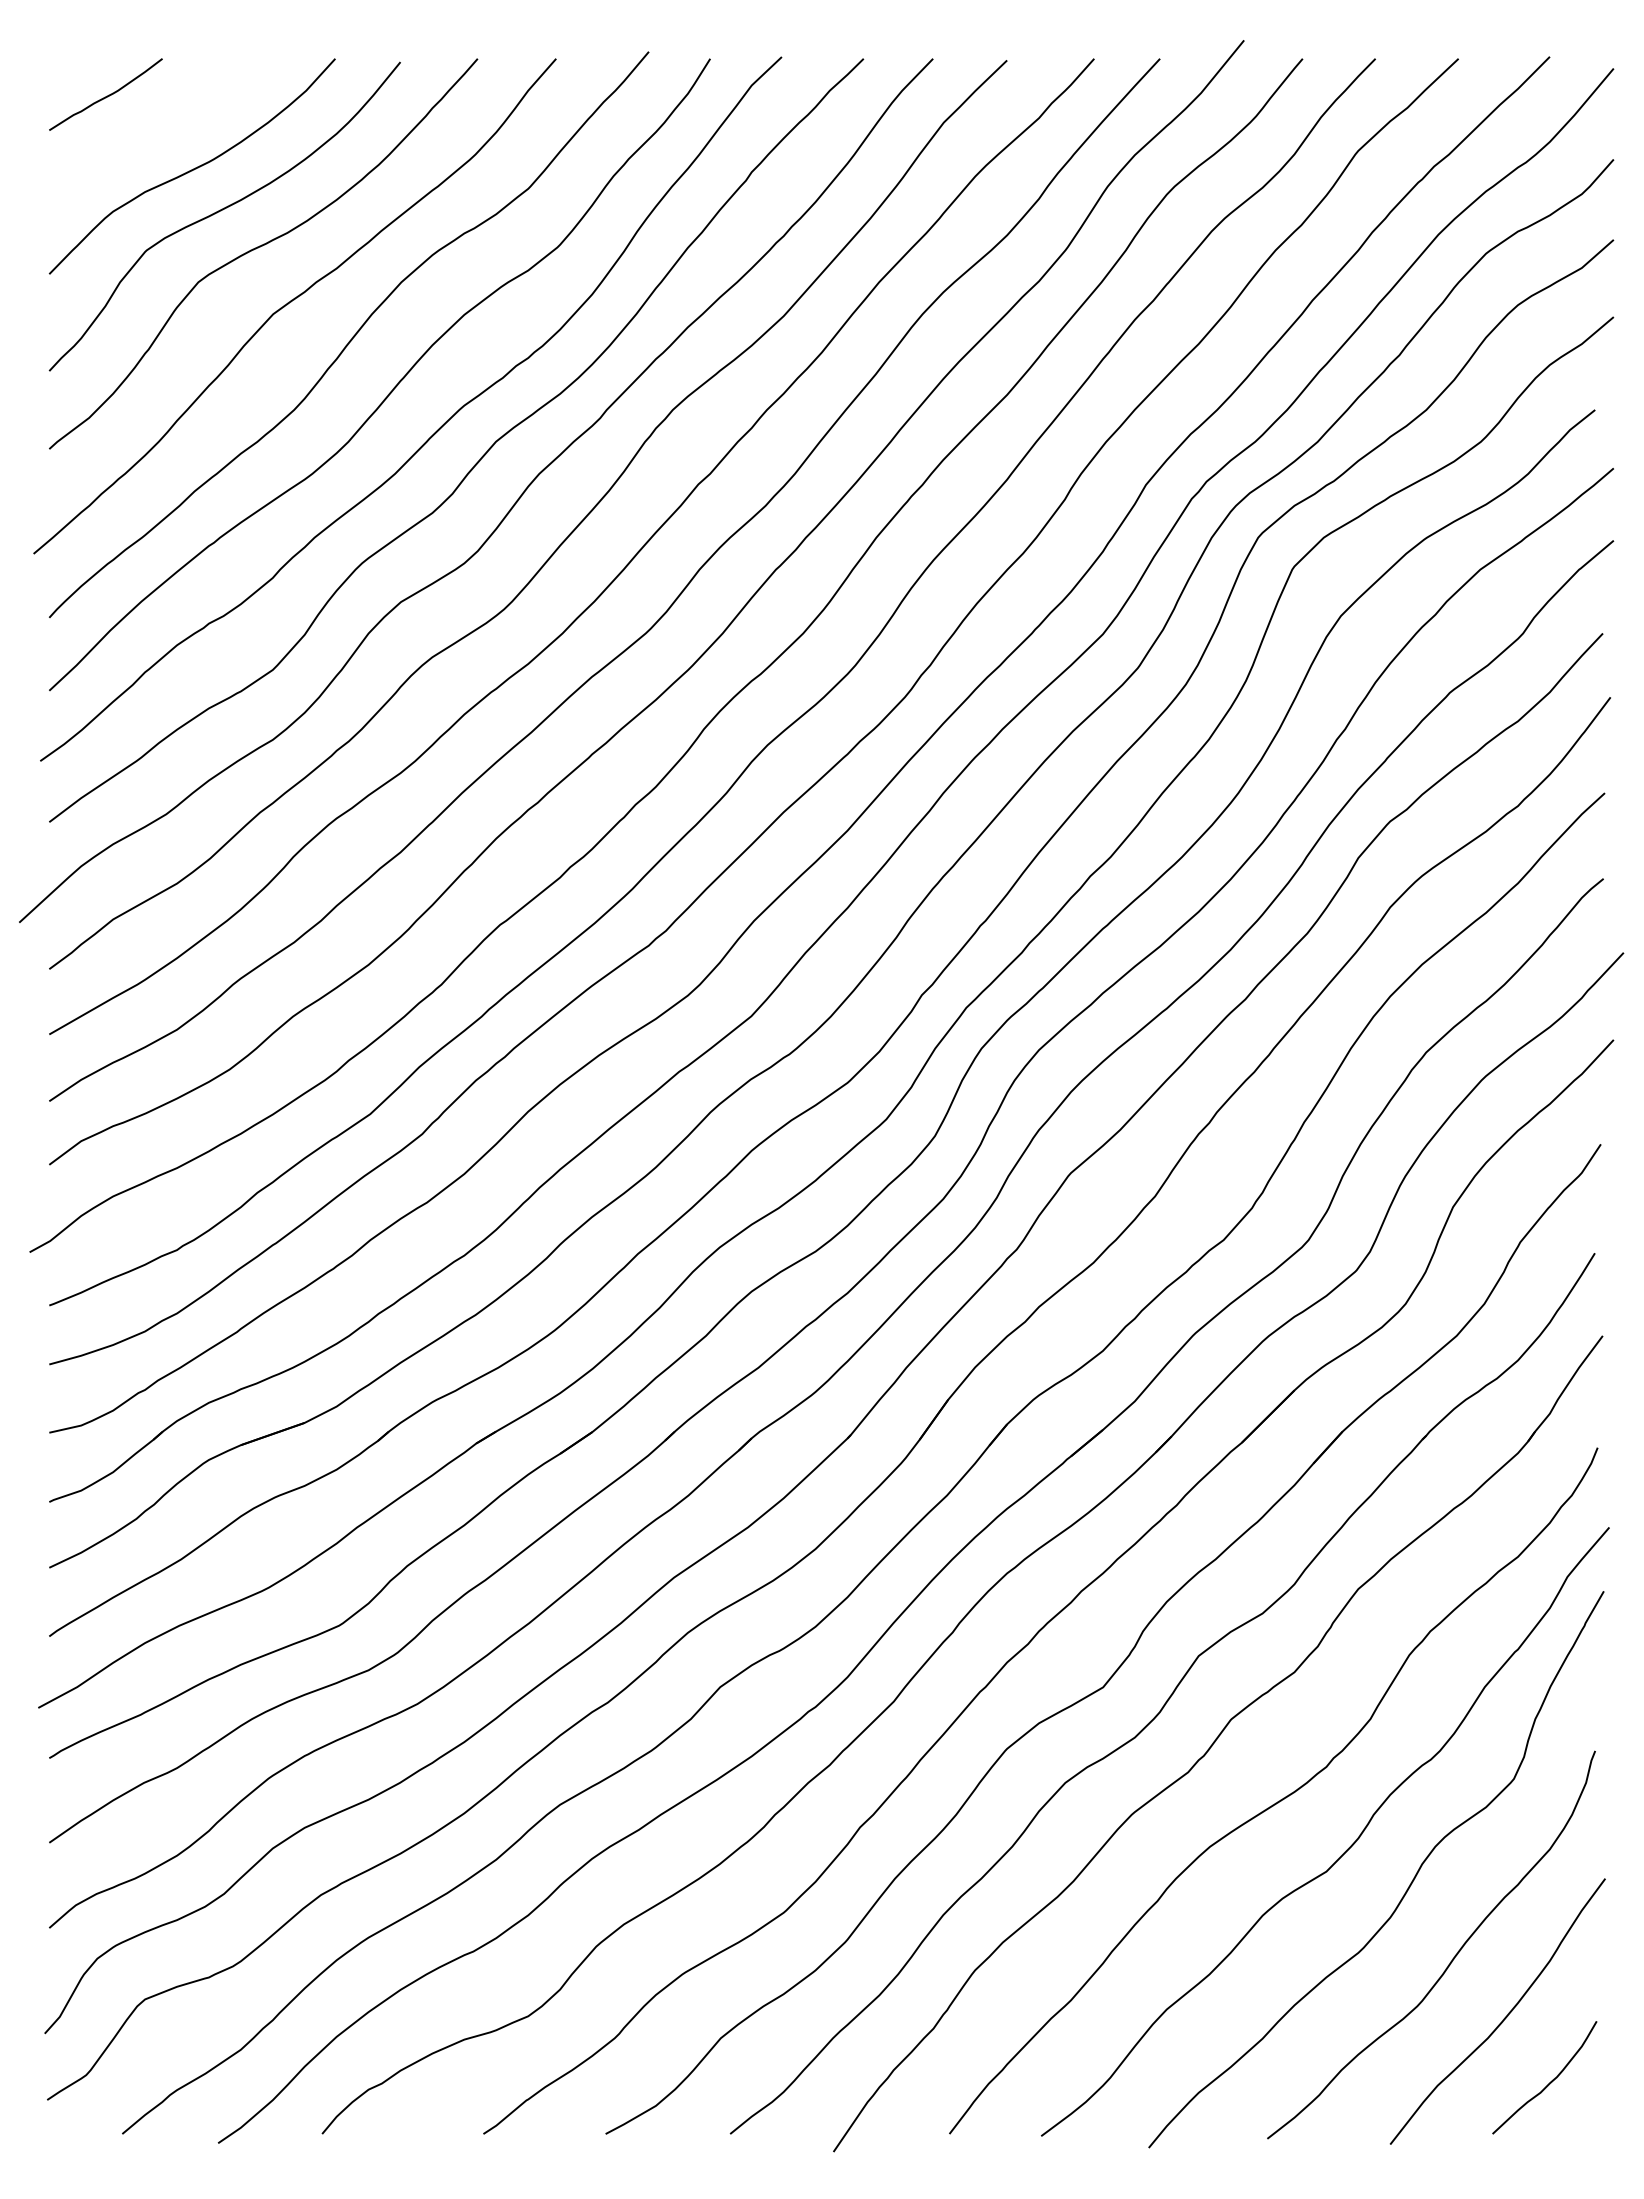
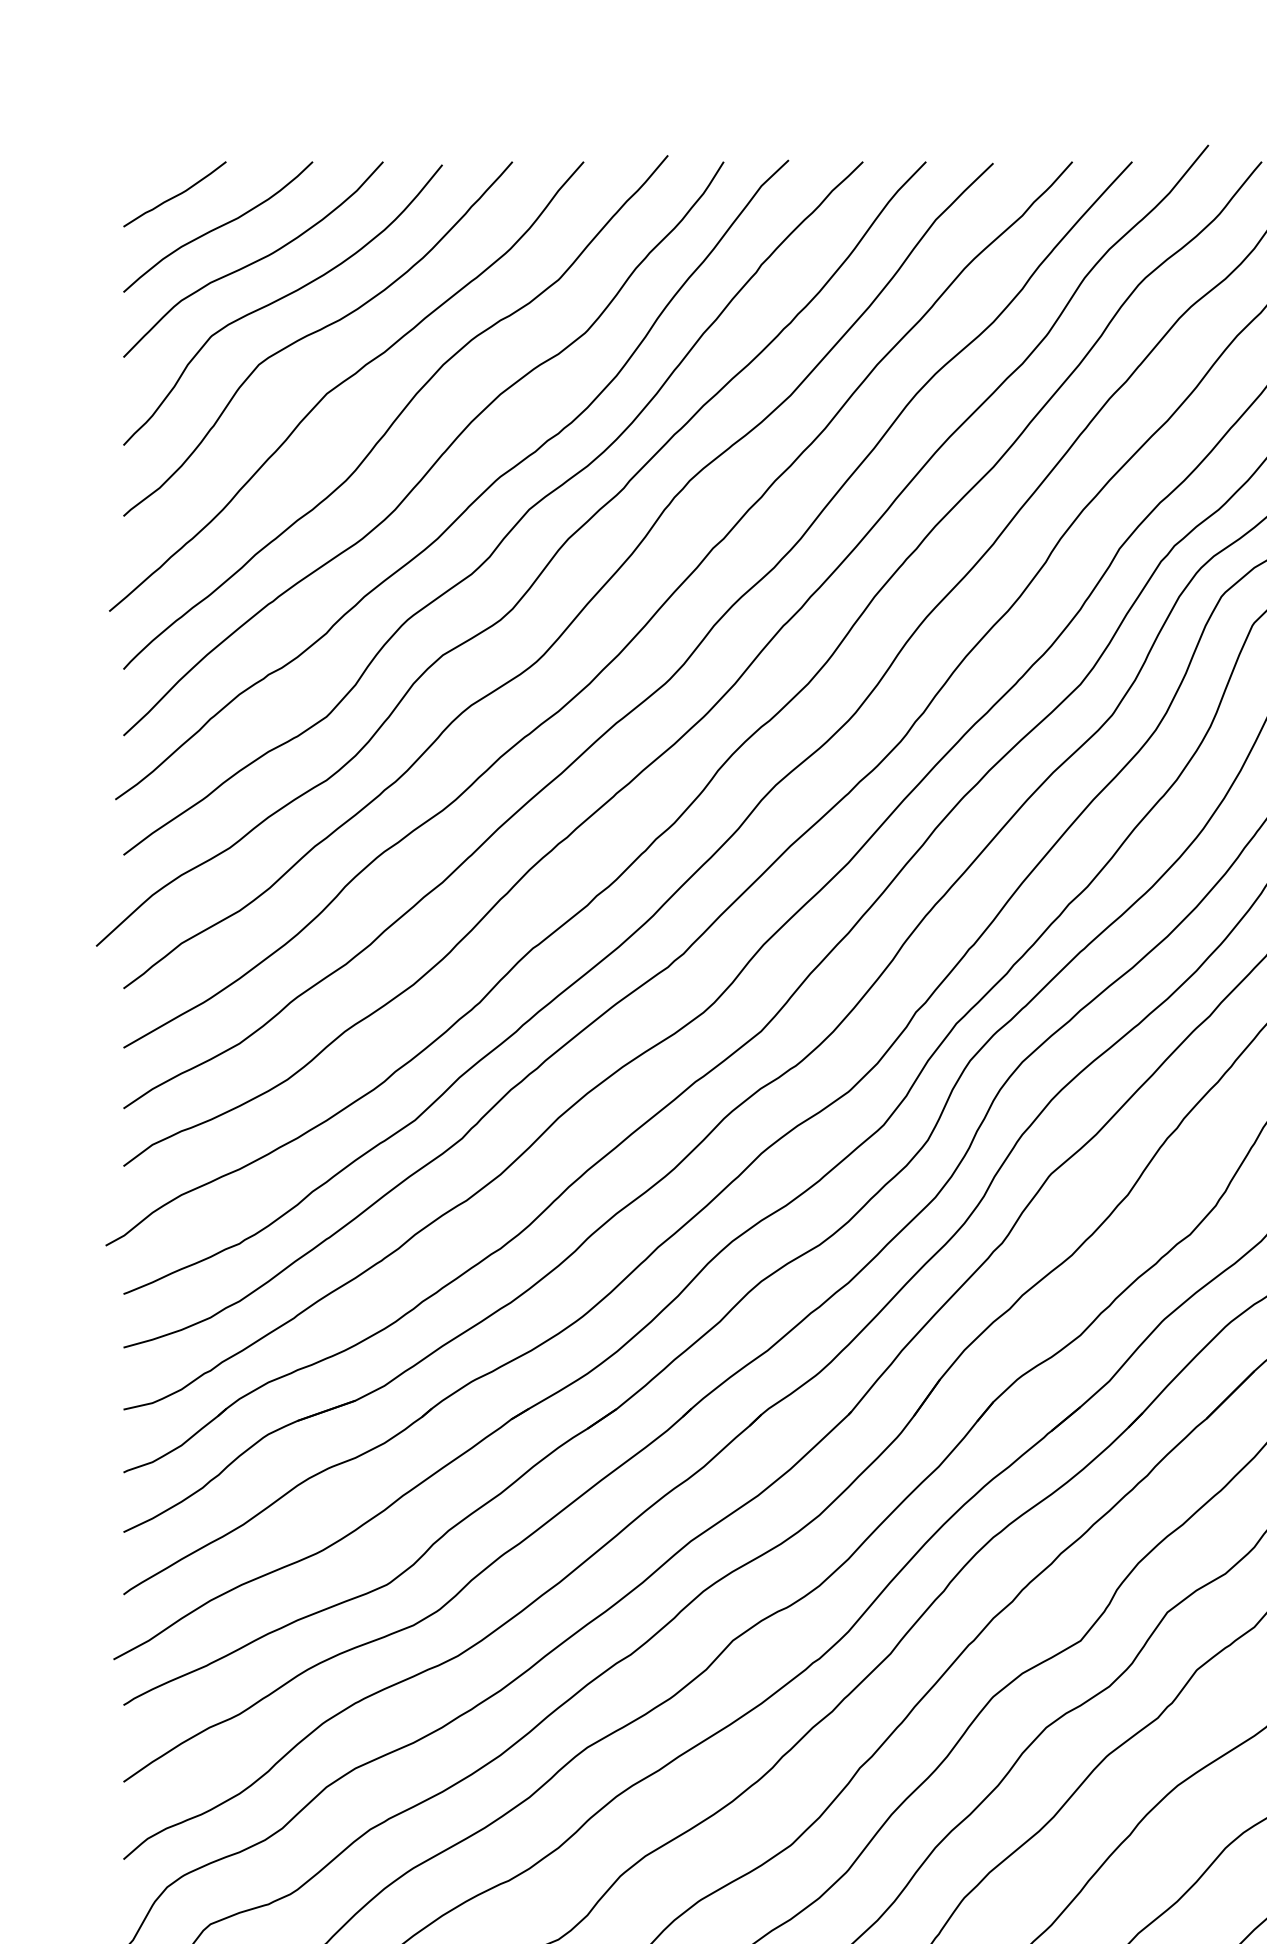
curve: (153, 130) -> (218, 226), added

